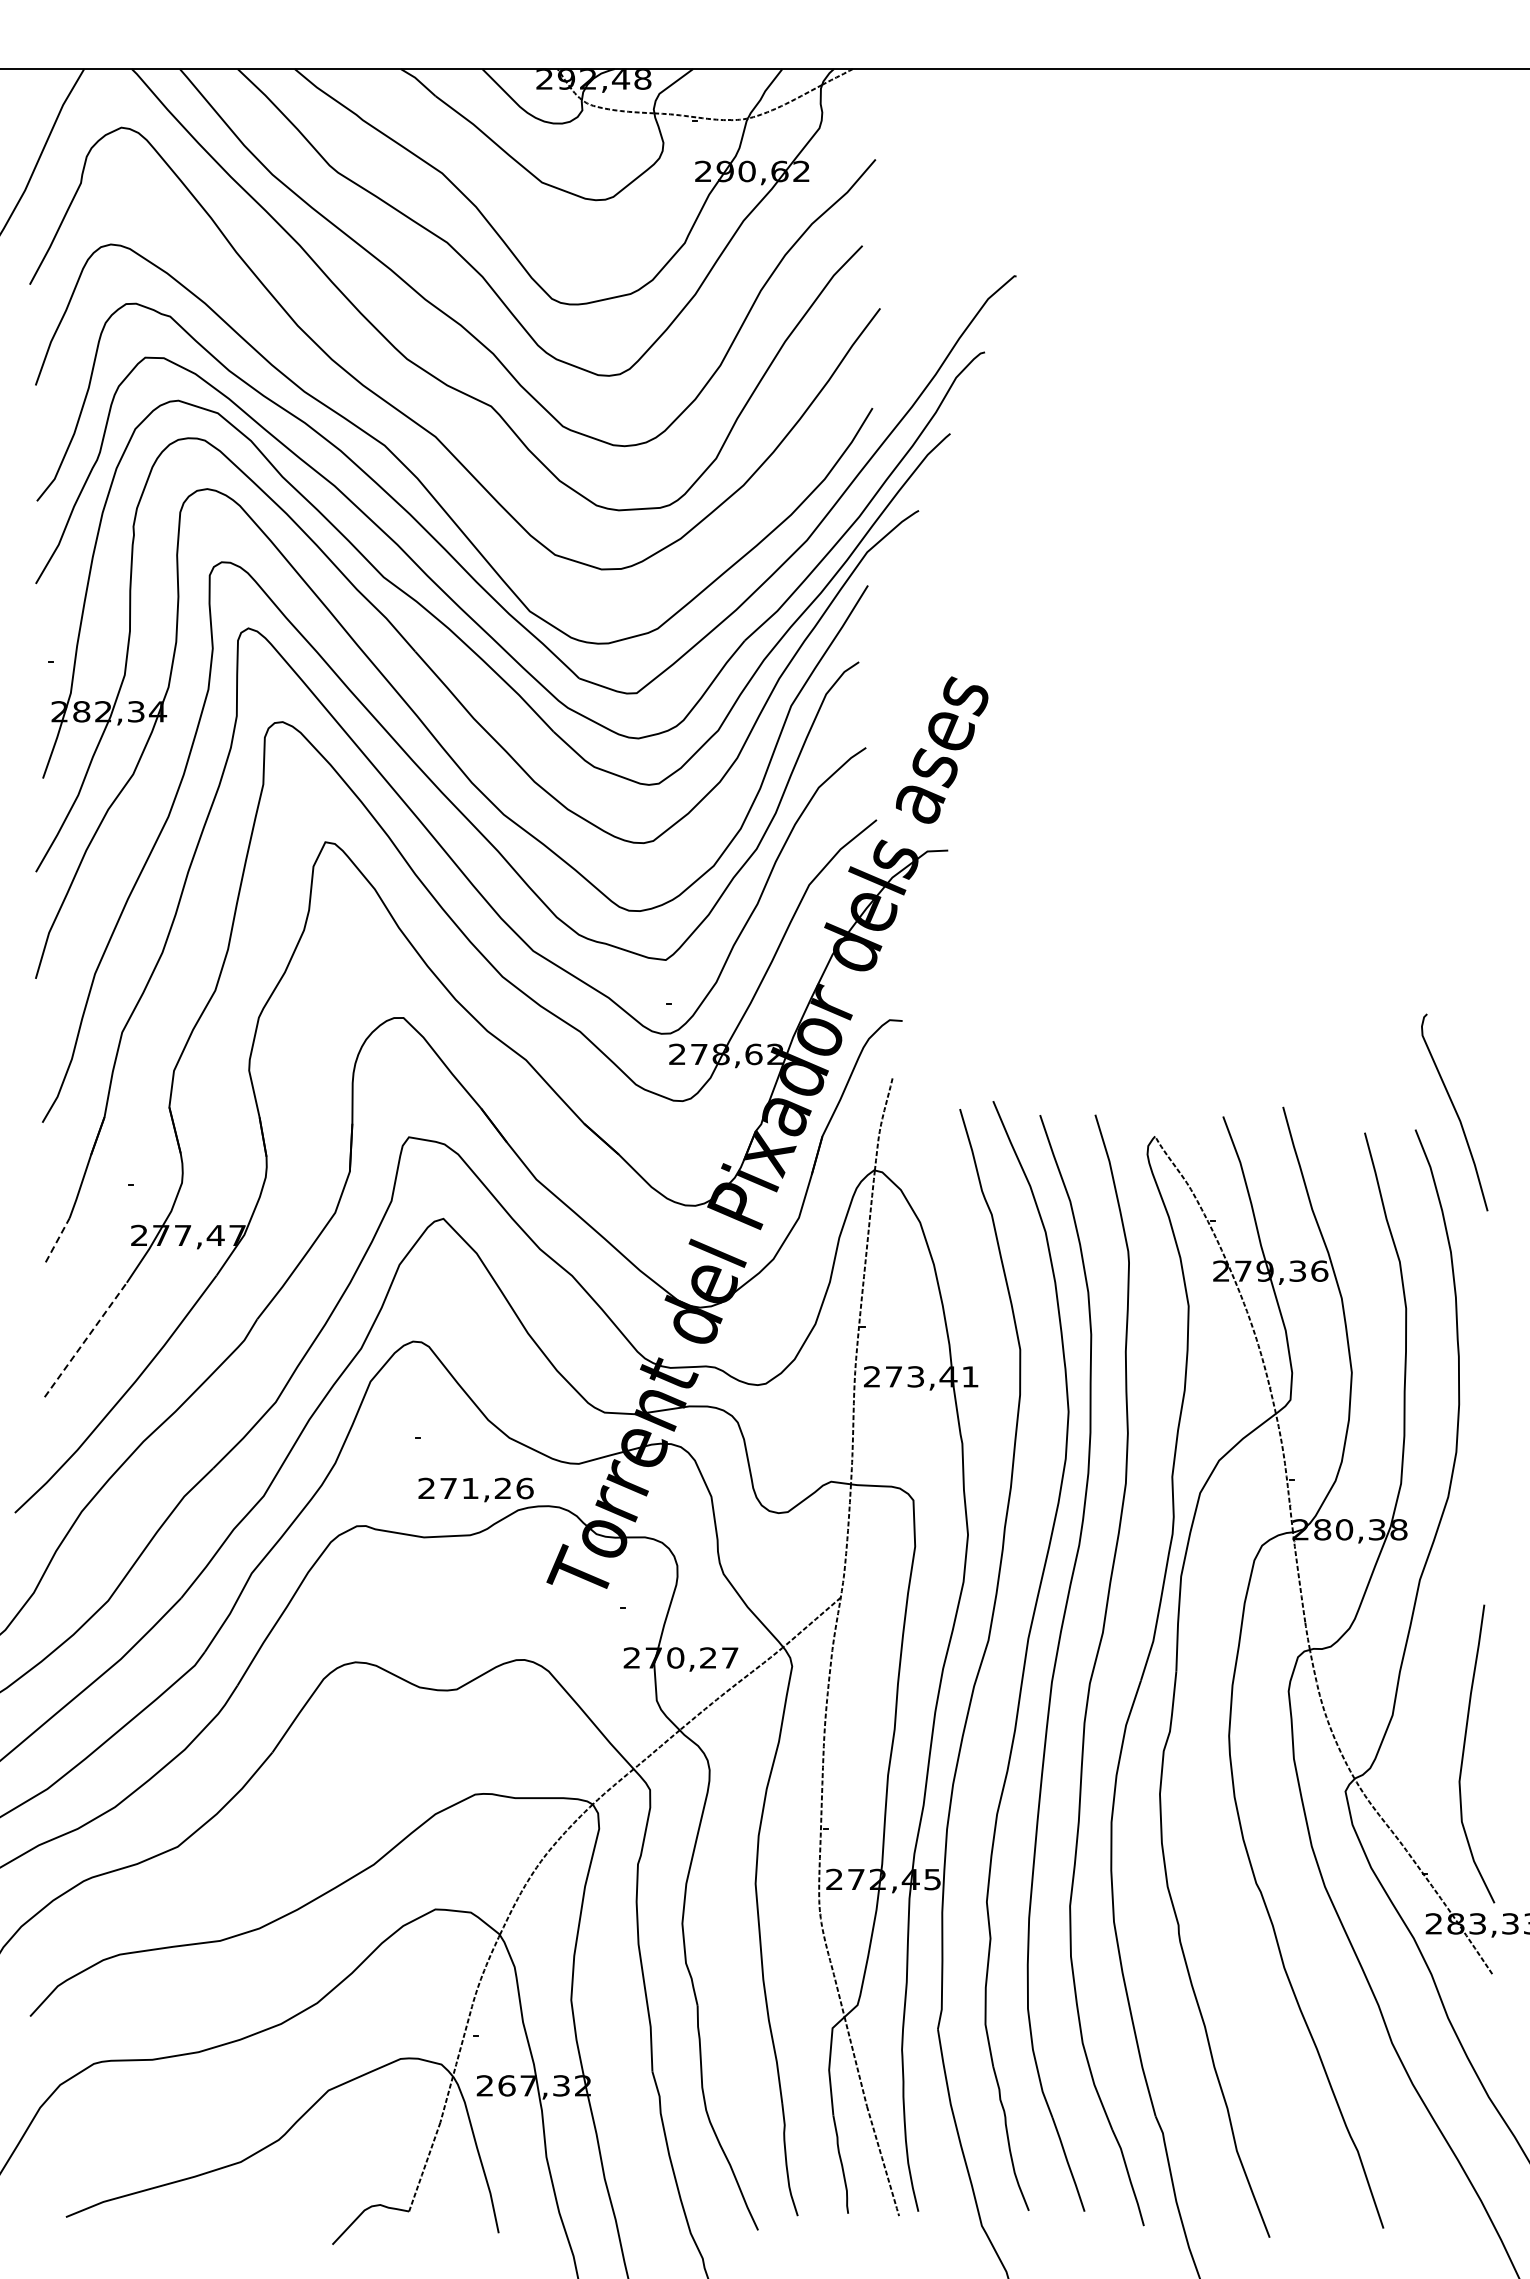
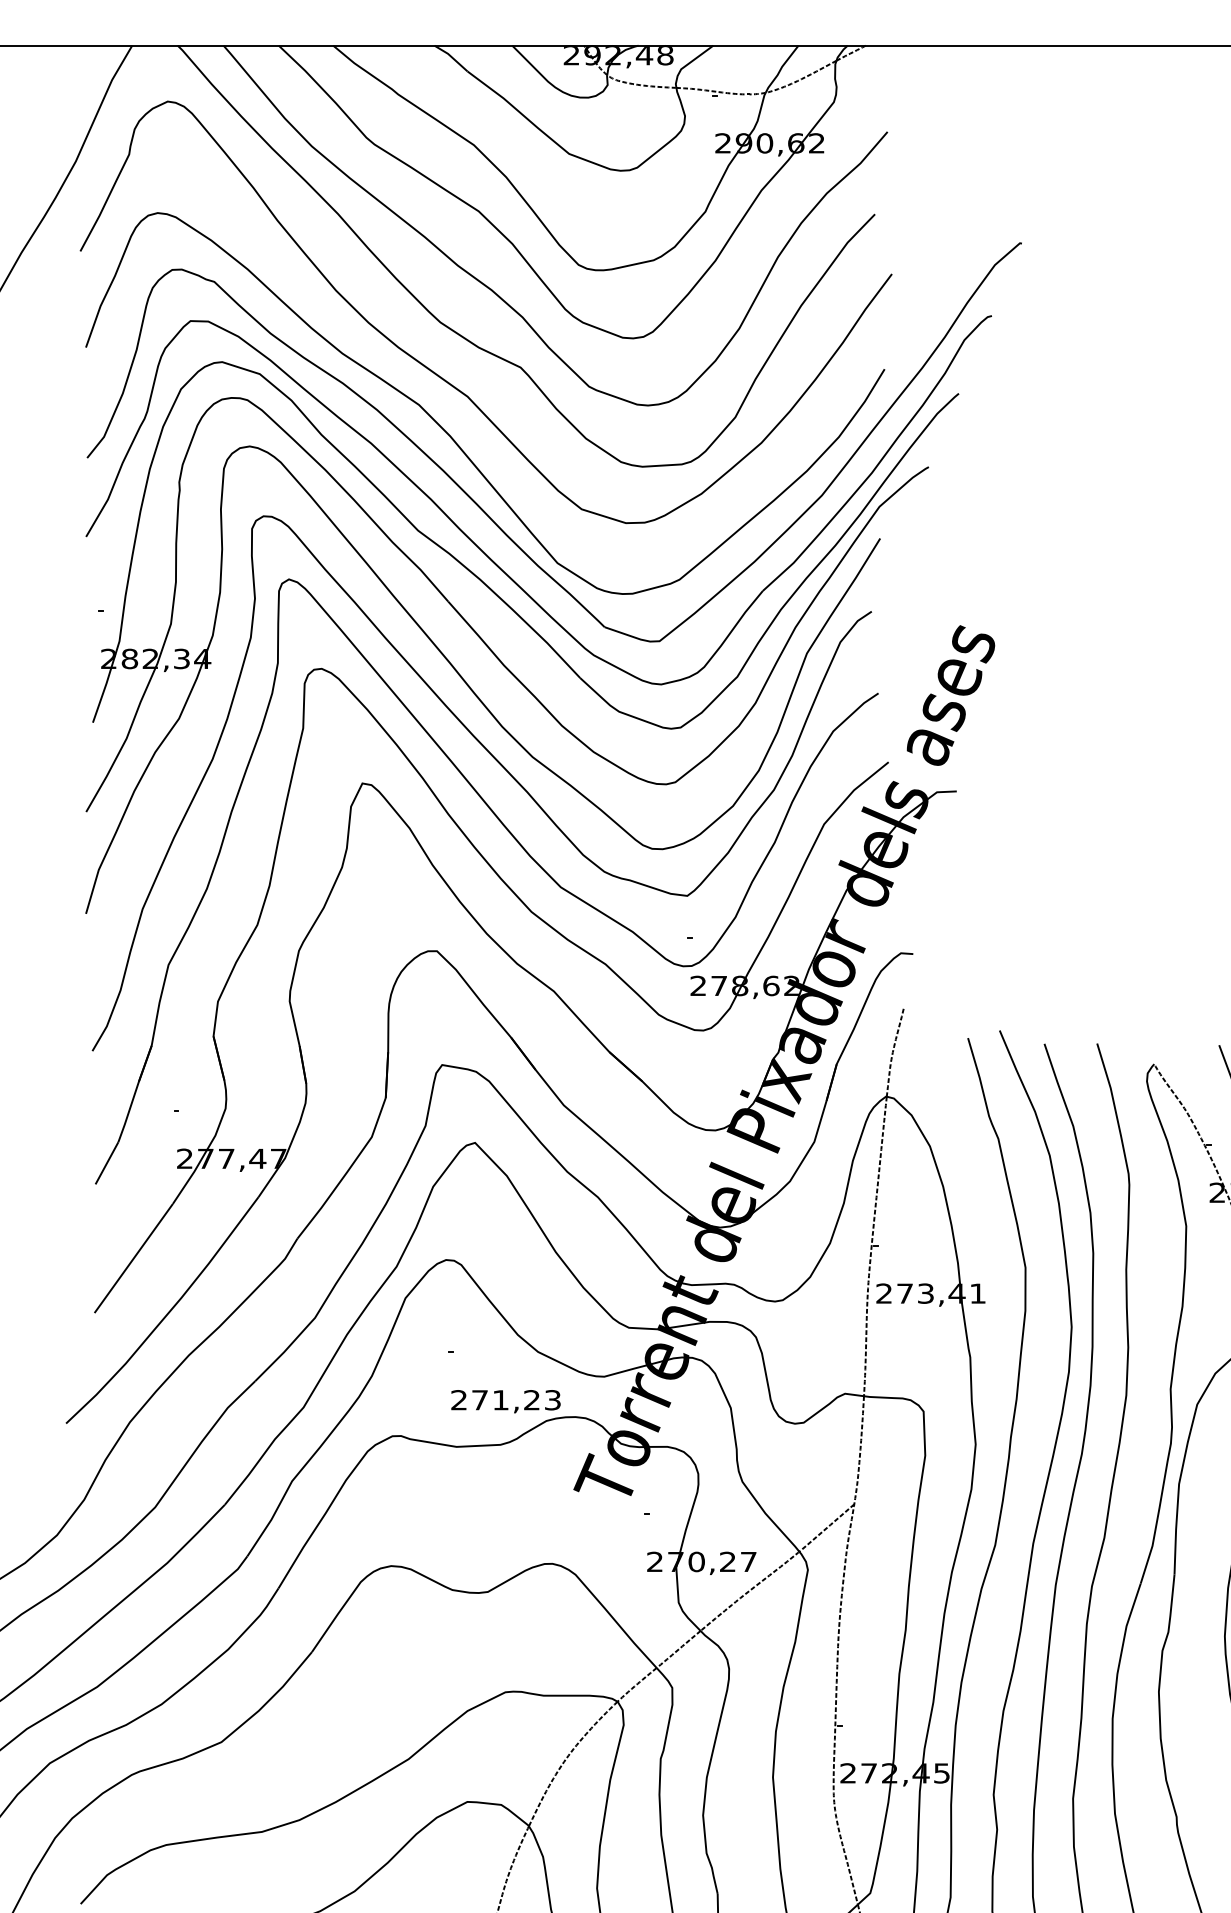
line: (57, 1239) -> (106, 1162), dashed -> solid
line: (86, 1339) -> (134, 1258), dashed -> solid
text: (524, 1488) -> (552, 1400), 271,26 -> 271,23

